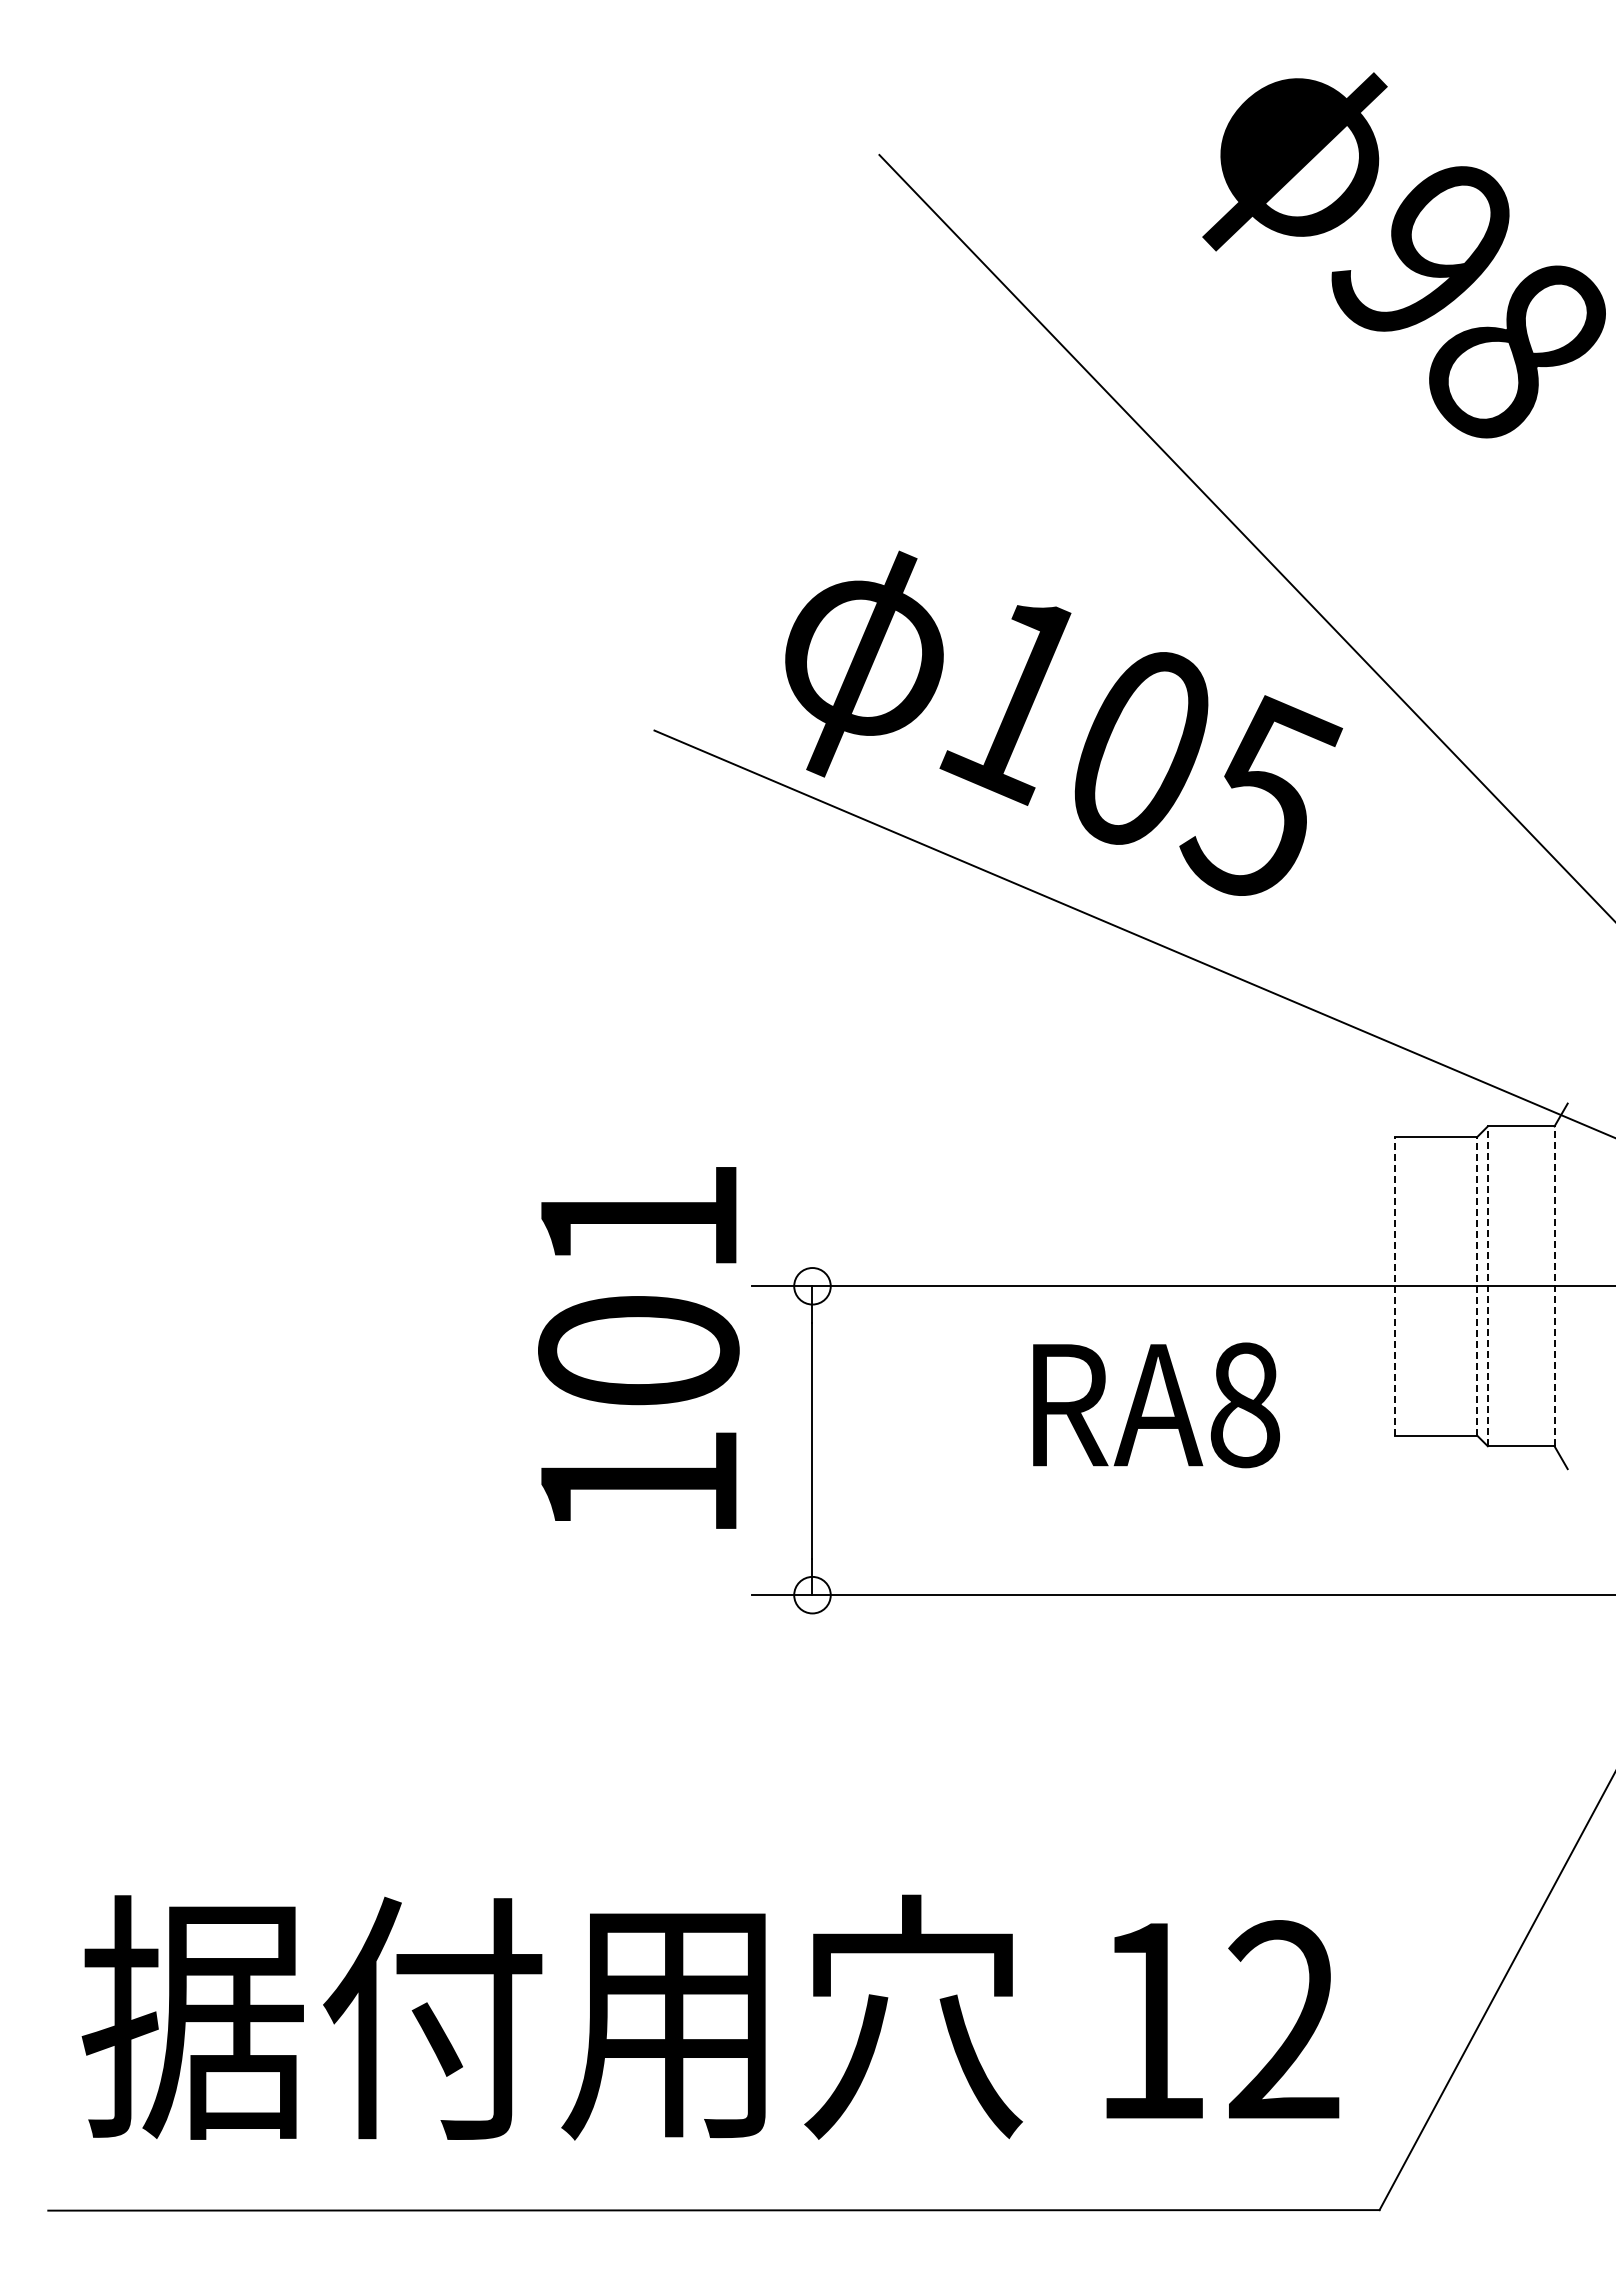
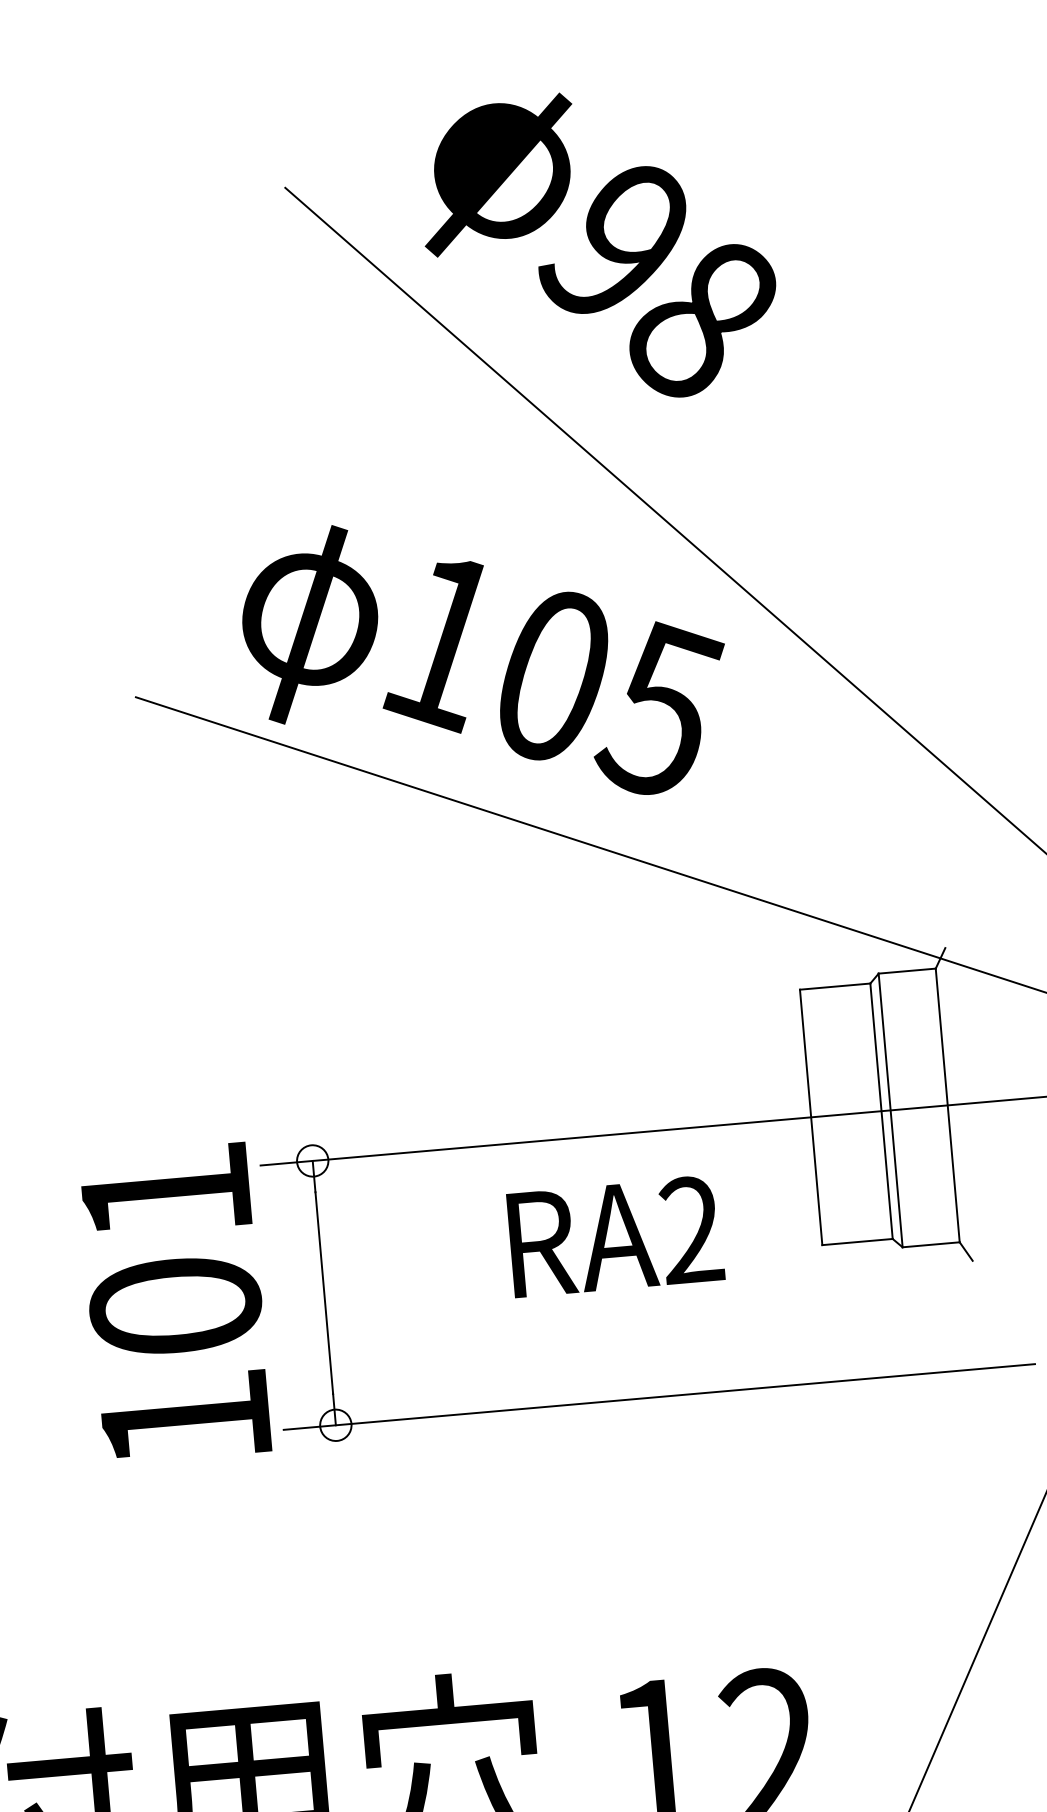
text: (1403, 255) -> (598, 247), moved
line: (1394, 1285) -> (810, 1116), dashed -> solid
line: (1477, 1285) -> (881, 1110), dashed -> solid
line: (1487, 1286) -> (890, 1110), dashed -> solid
line: (1554, 1286) -> (947, 1105), dashed -> solid
text: (638, 1347) -> (175, 1303), moved
text: (1245, 1405) -> (692, 1230), RA8 -> RA2

